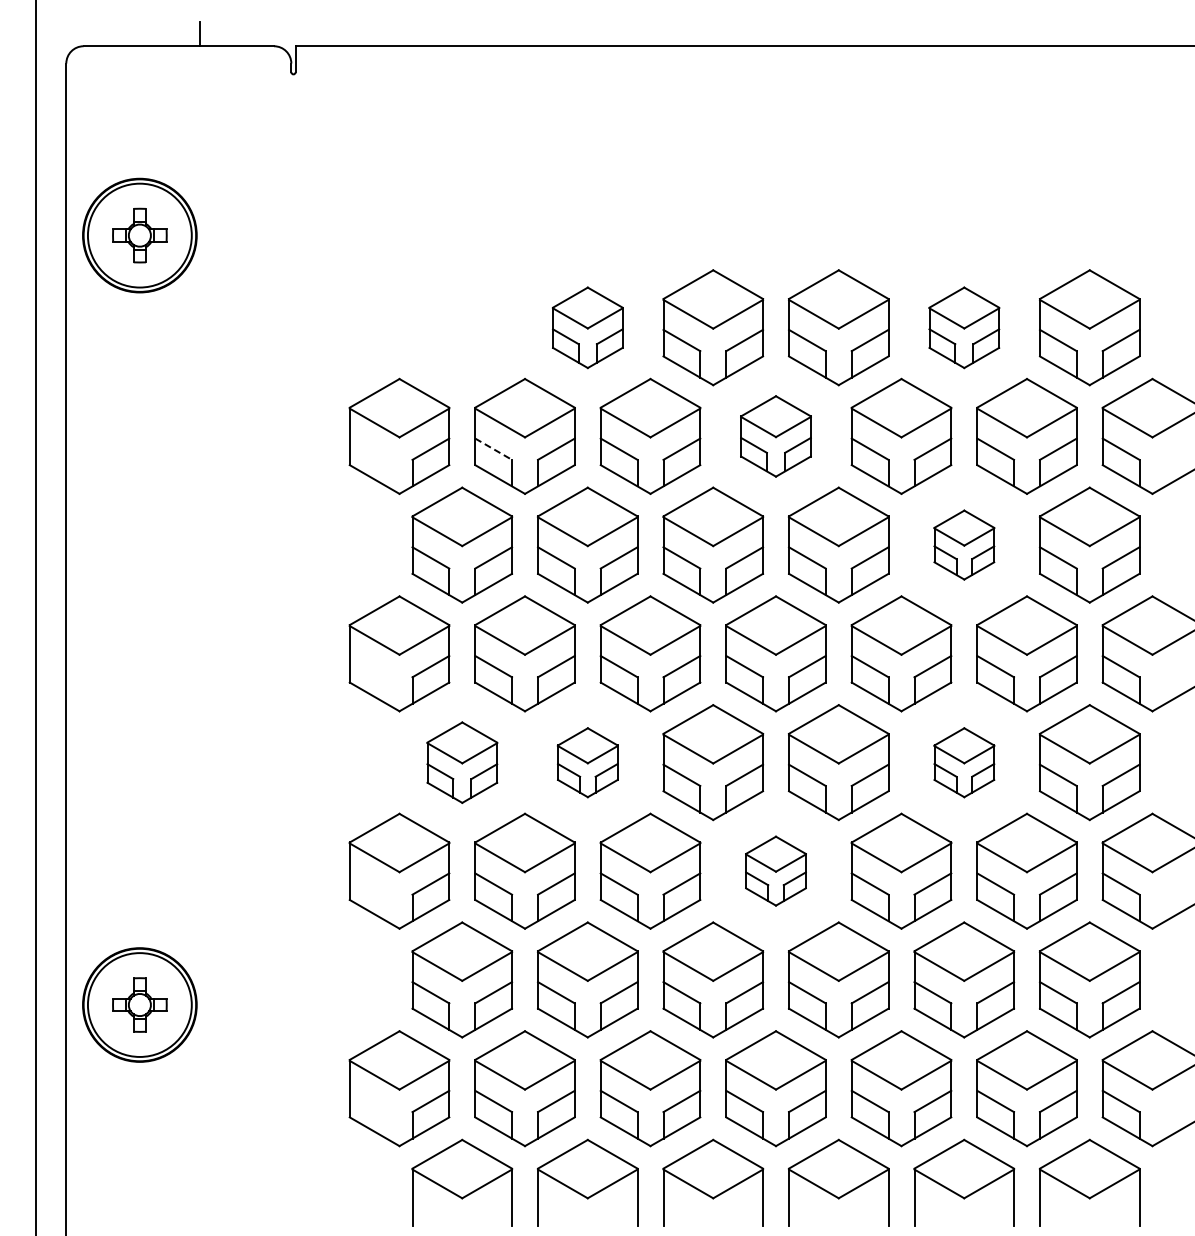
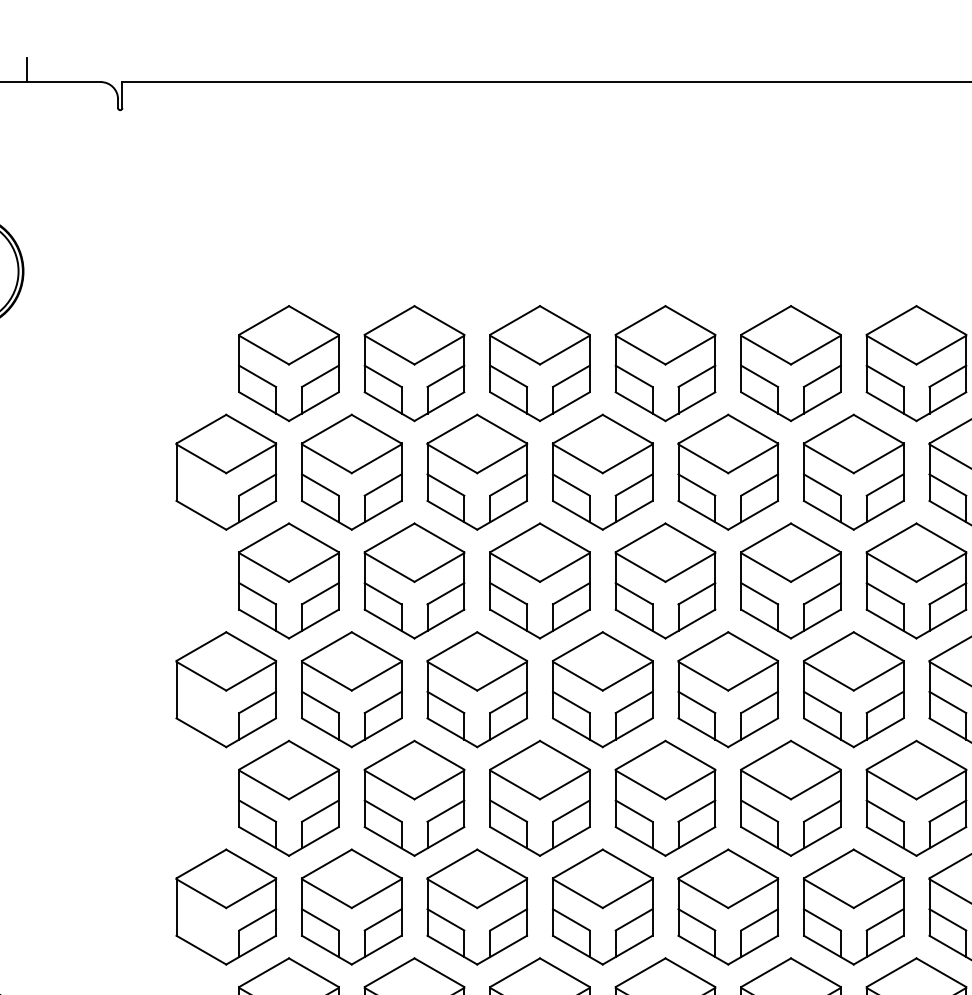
part: (462, 327) -> (289, 363), added
part: (587, 327) -> (414, 363), size x1.43
part: (964, 327) -> (791, 363), size x1.43
part: (775, 436) -> (602, 472), size x1.43
line: (494, 449) -> (321, 485), dashed -> solid
part: (964, 544) -> (791, 580), size x1.67
part: (462, 762) -> (289, 798), size x1.43
part: (587, 762) -> (414, 798), size x1.67
part: (964, 762) -> (791, 798), size x1.67
part: (775, 870) -> (602, 906), size x1.67

